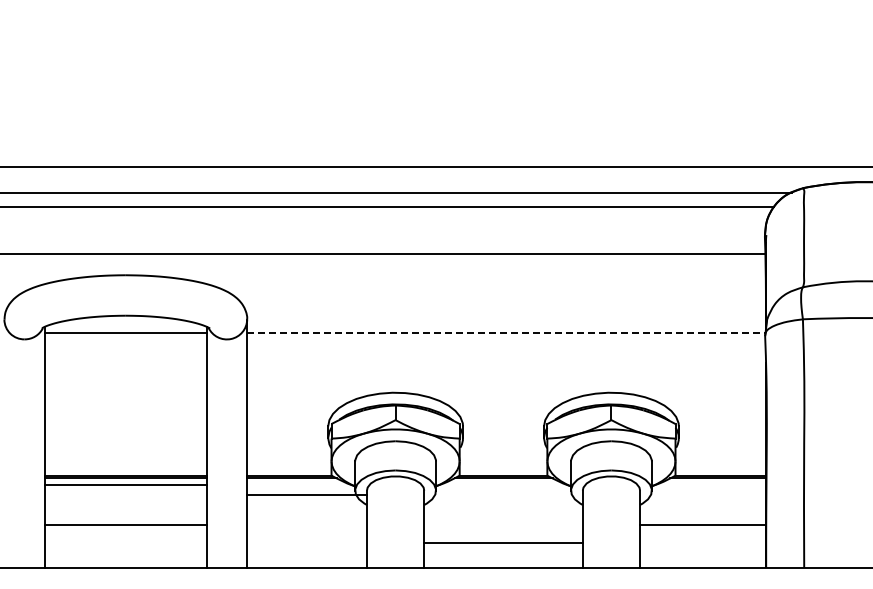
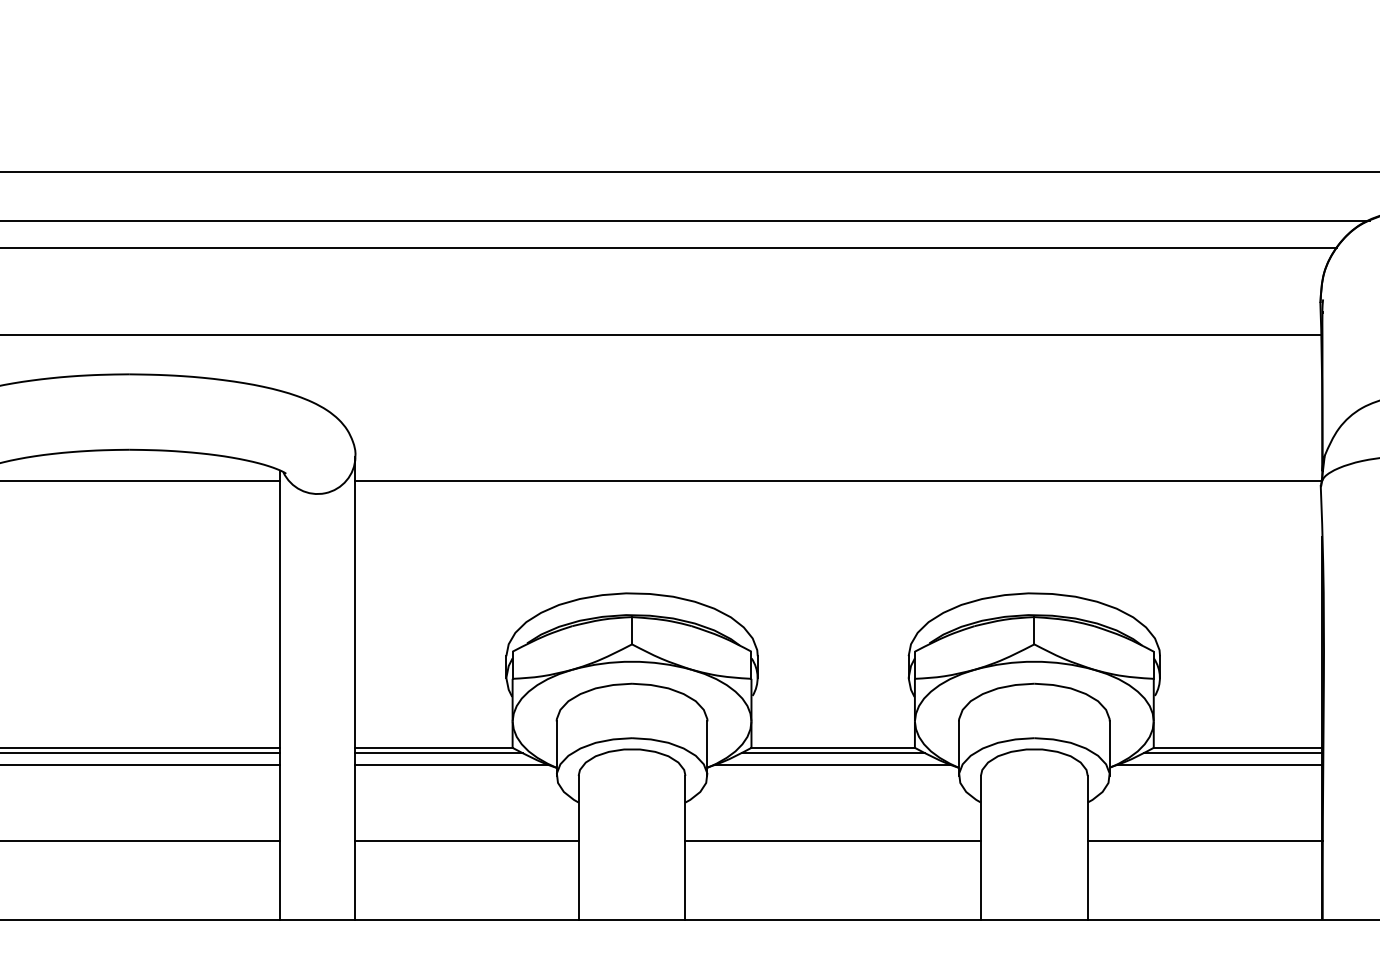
line: (507, 332) -> (840, 481), dashed -> solid
line: (299, 484) -> (452, 764), added
line: (503, 484) -> (833, 764), added
line: (710, 484) -> (1218, 764), added
line: (306, 495) -> (465, 840), moved
line: (503, 543) -> (833, 840), moved

